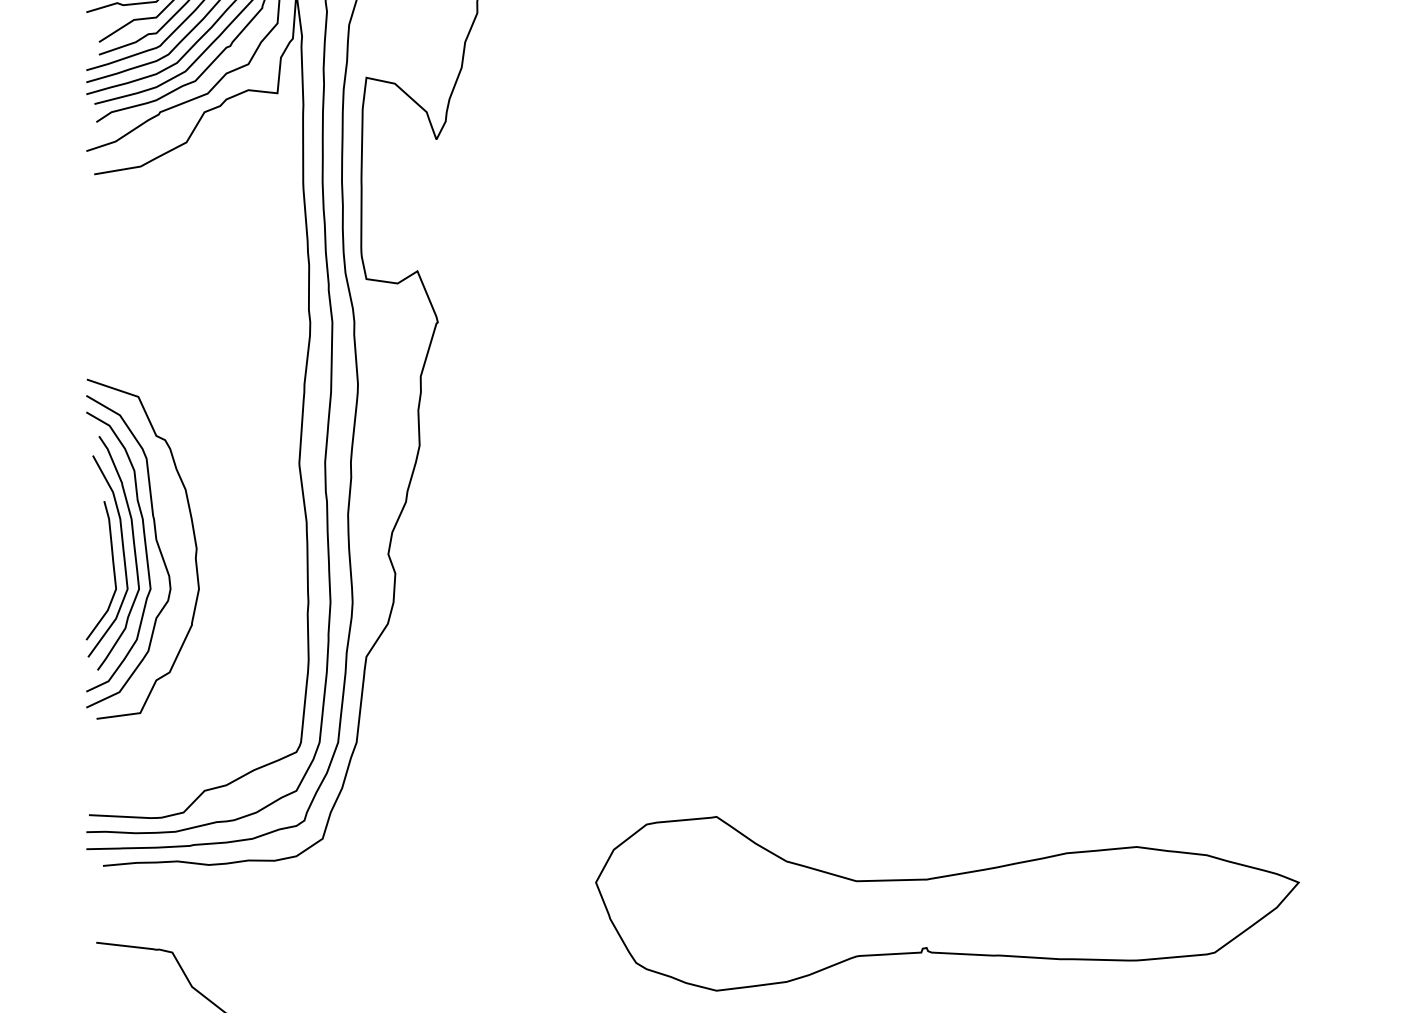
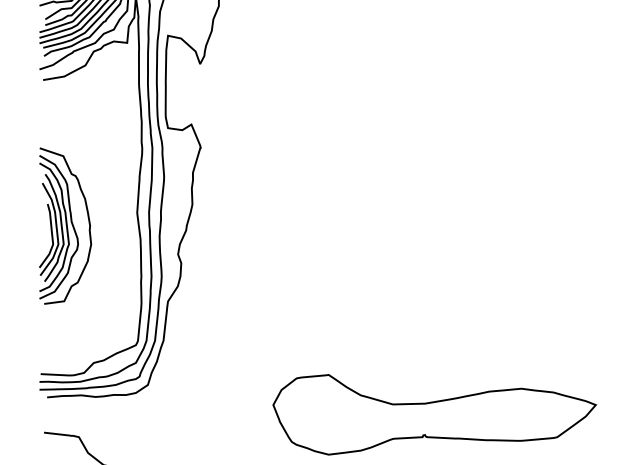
part: (142, 547) -> (65, 225), moved

